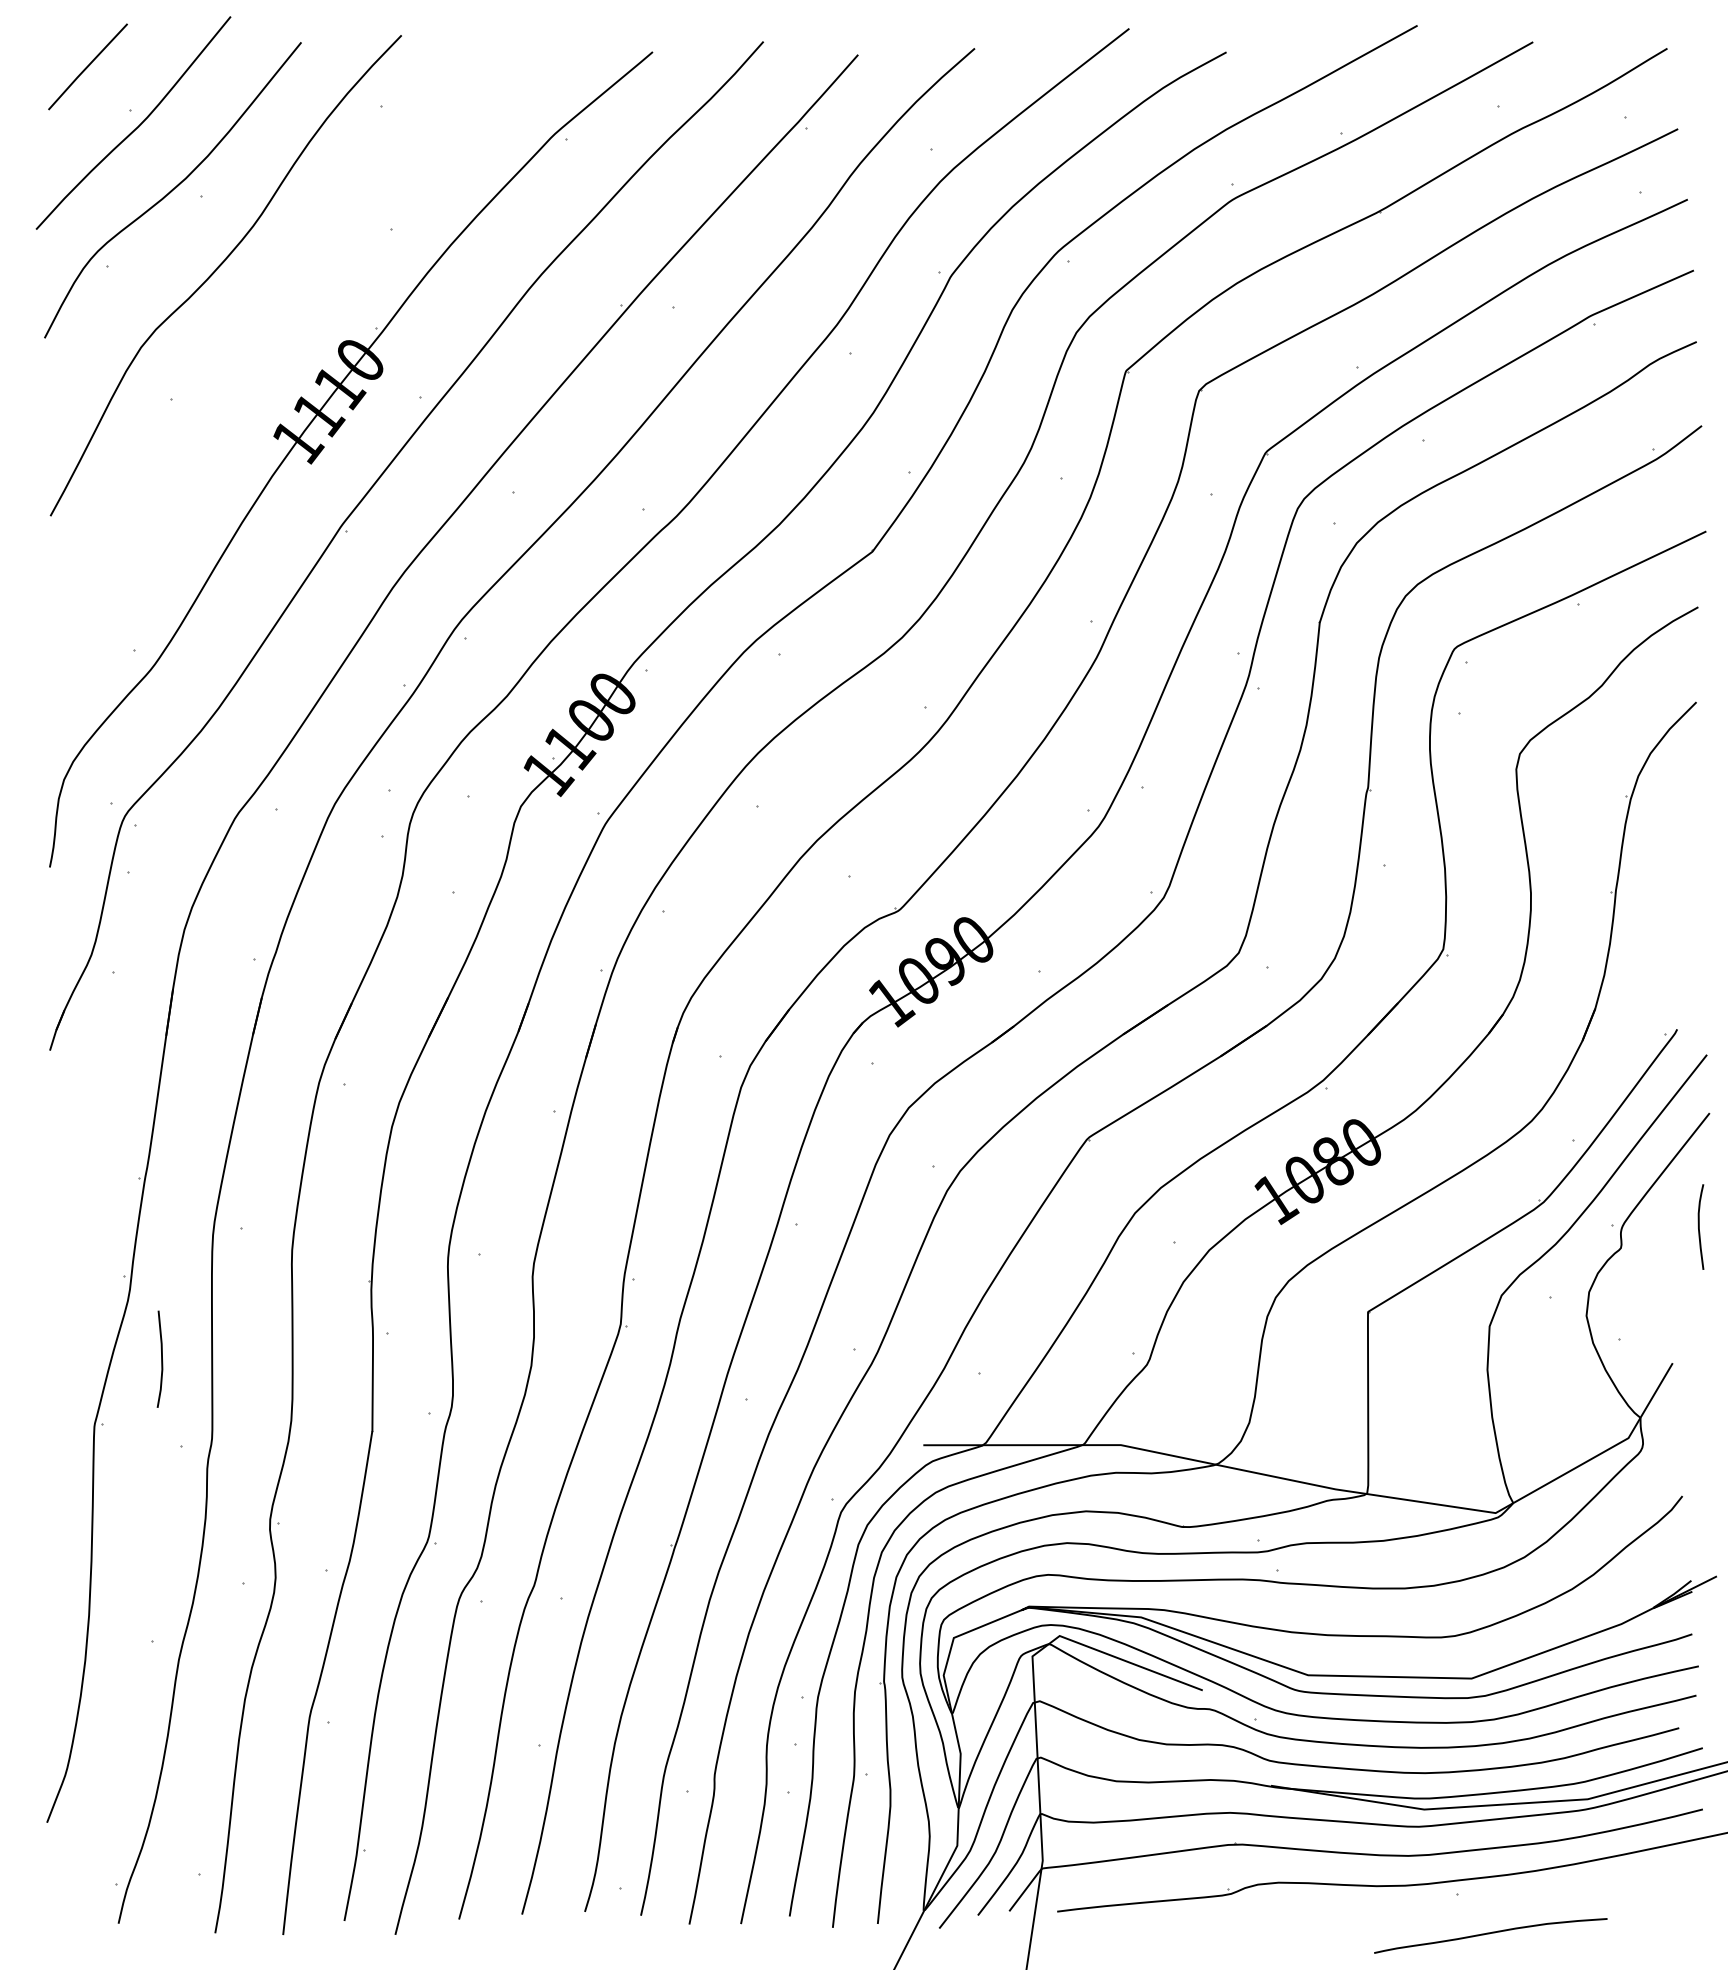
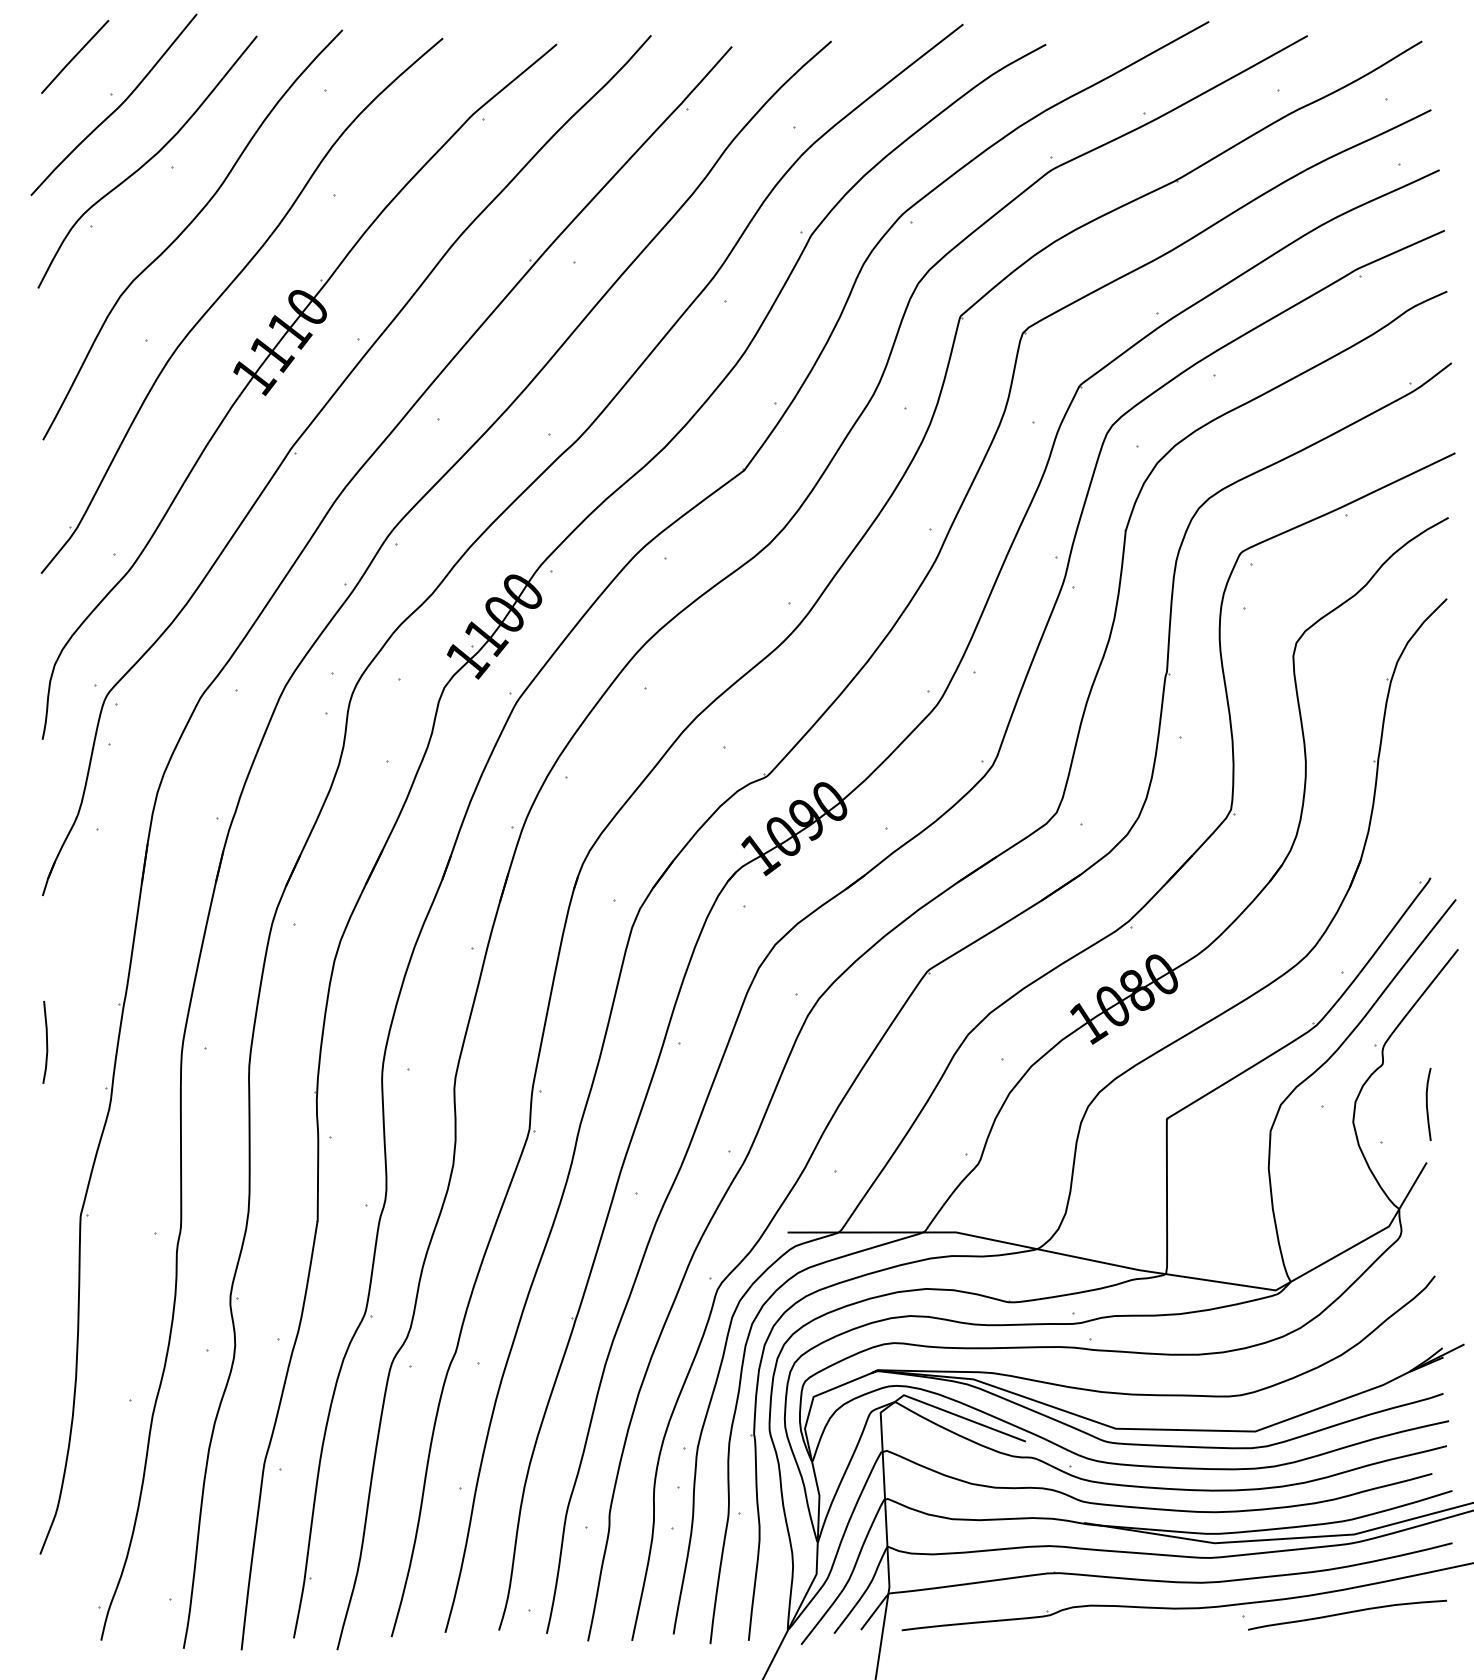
part: (265, 340) -> (226, 290), added
curve: (1699, 1226) -> (1427, 1103), moved
line: (161, 1358) -> (46, 1041), moved
curve: (1489, 1934) -> (1346, 1614), moved

